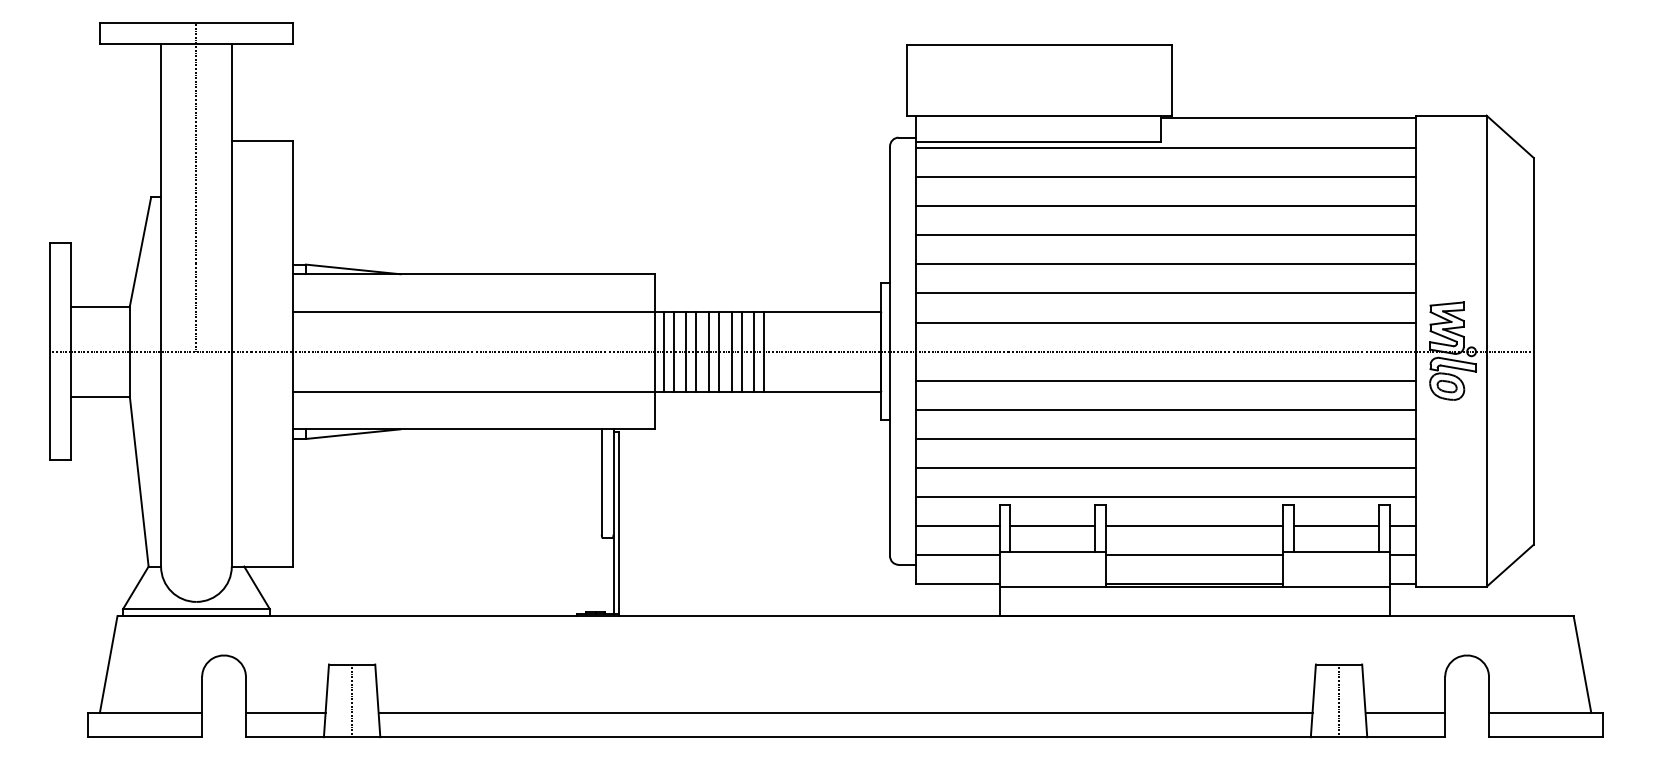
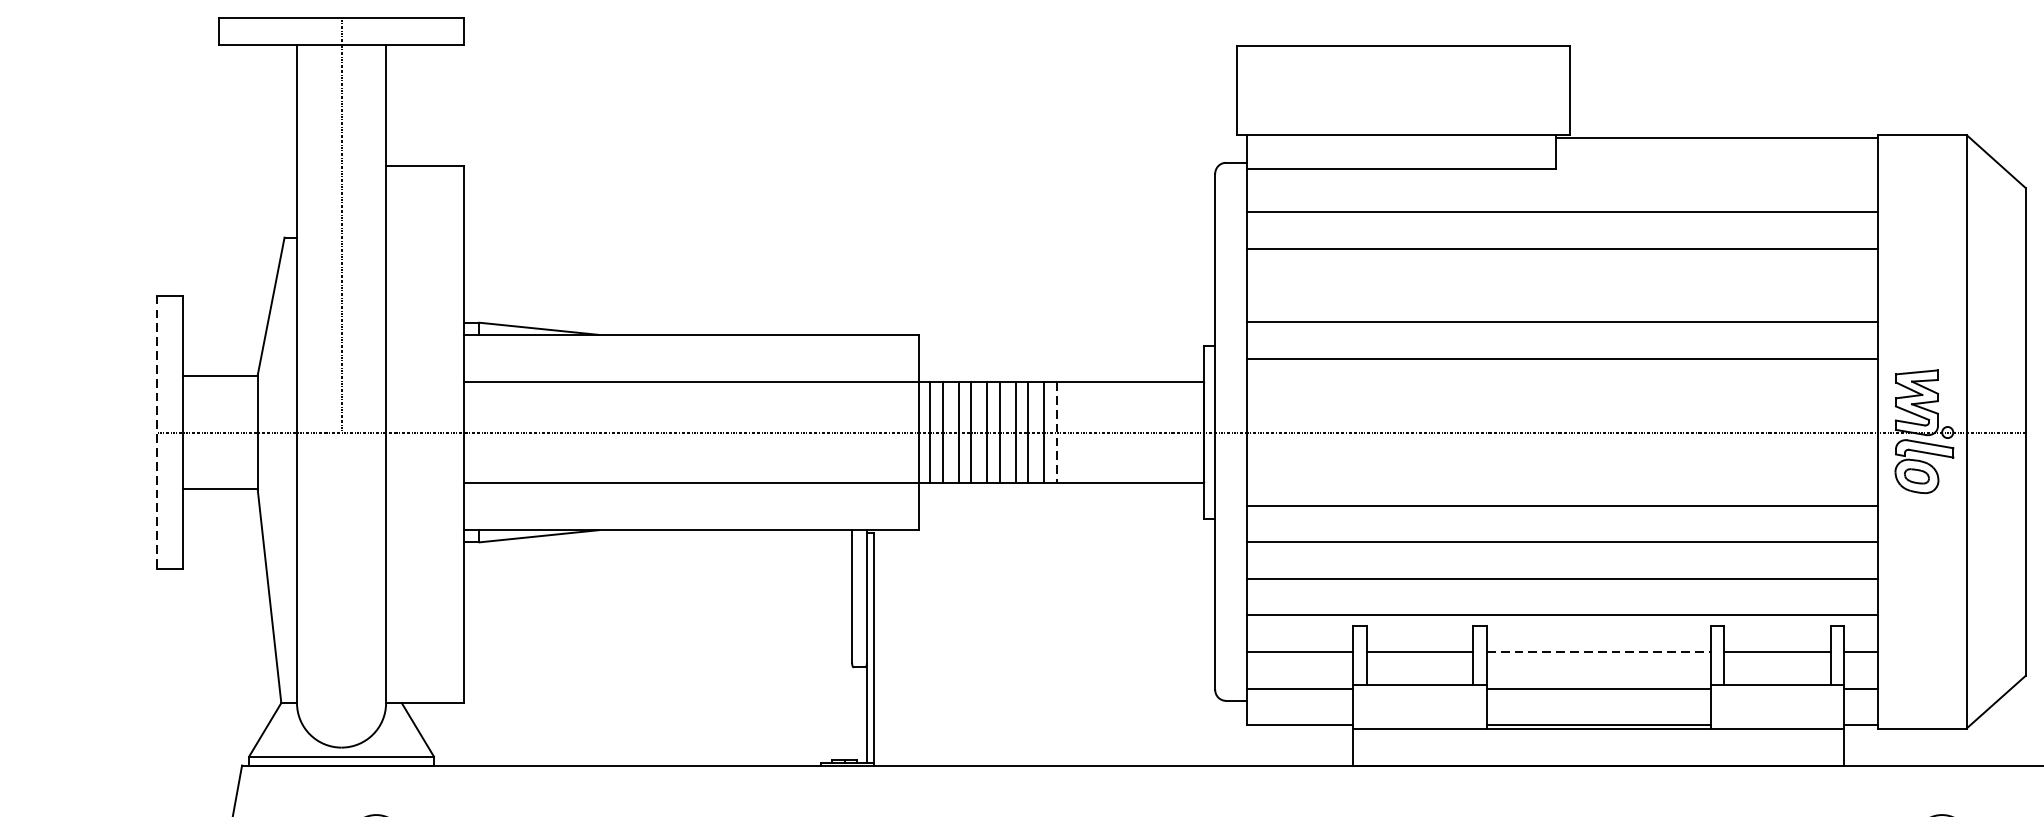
line: (1165, 147) -> (1562, 175), removed
line: (1165, 235) -> (1562, 286), removed
line: (1165, 322) -> (1562, 395), removed
line: (49, 351) -> (156, 432), solid -> dashed
line: (764, 352) -> (1057, 433), solid -> dashed
line: (1165, 380) -> (1562, 468), removed
line: (1194, 526) -> (1598, 652), solid -> dashed

